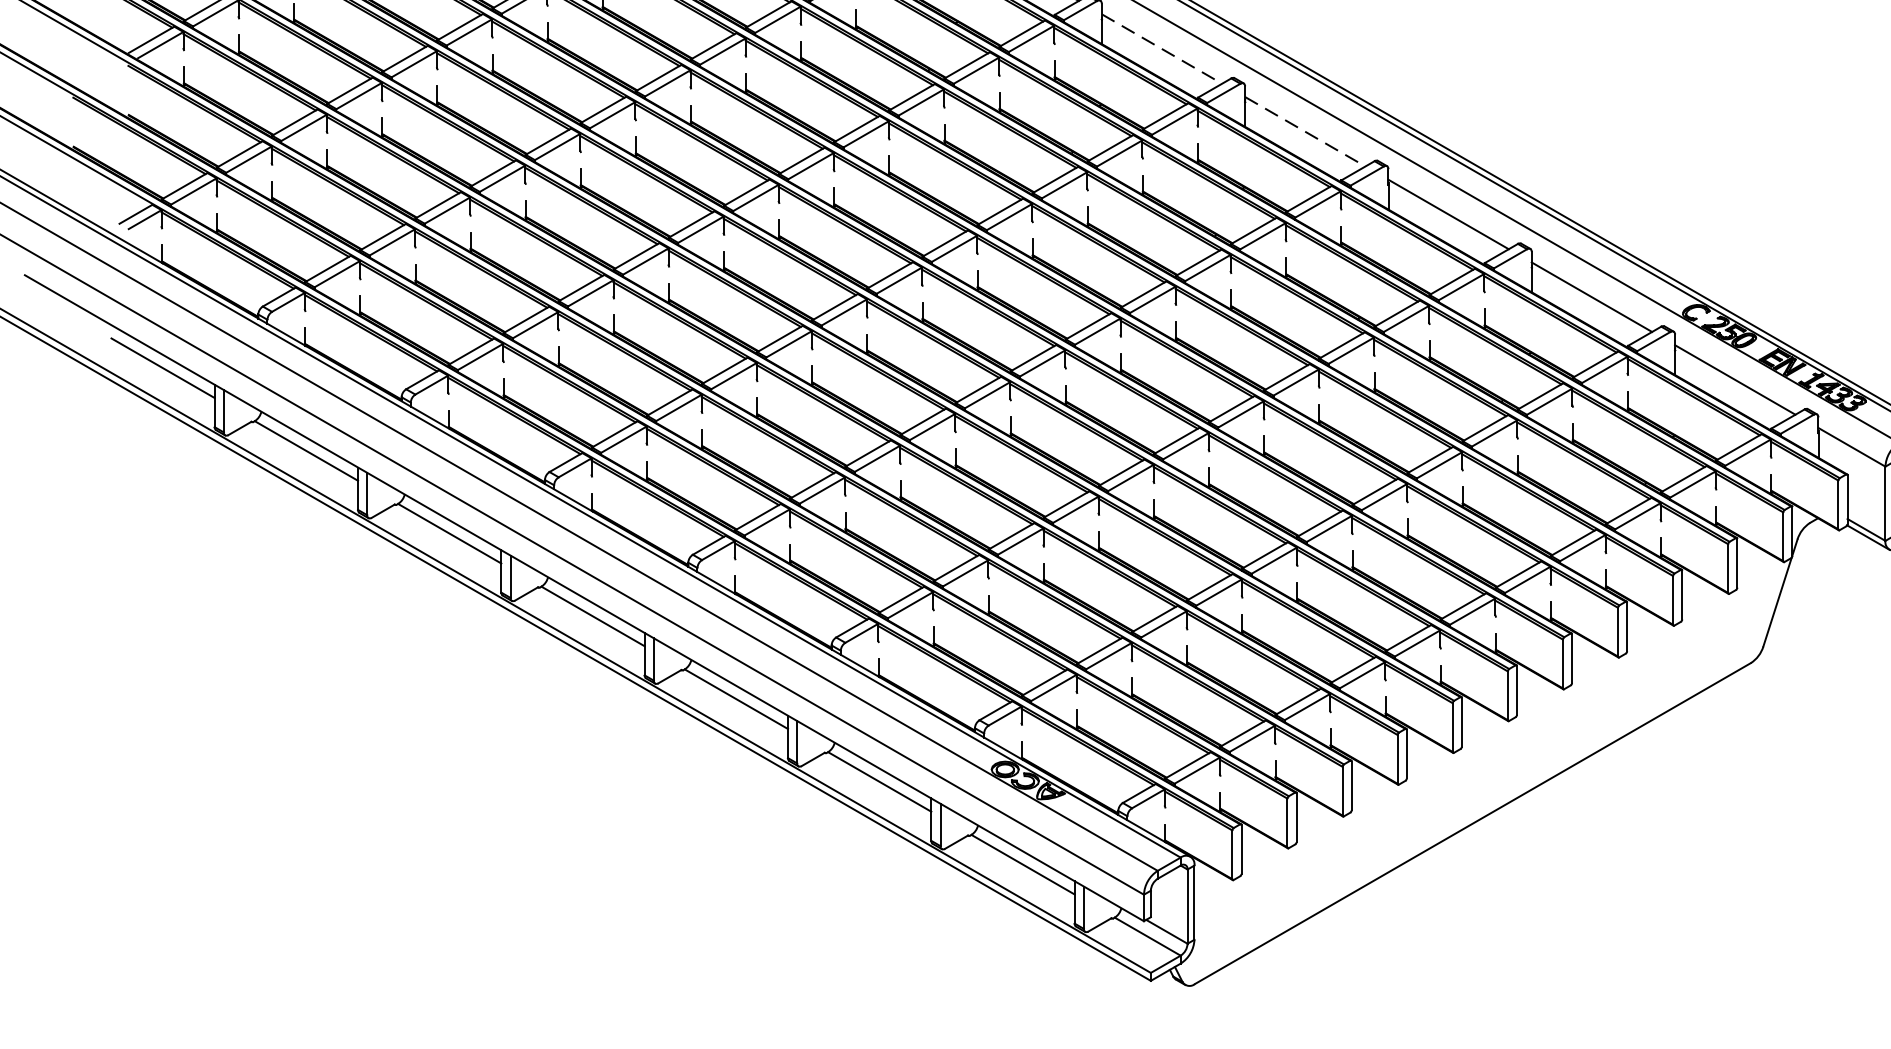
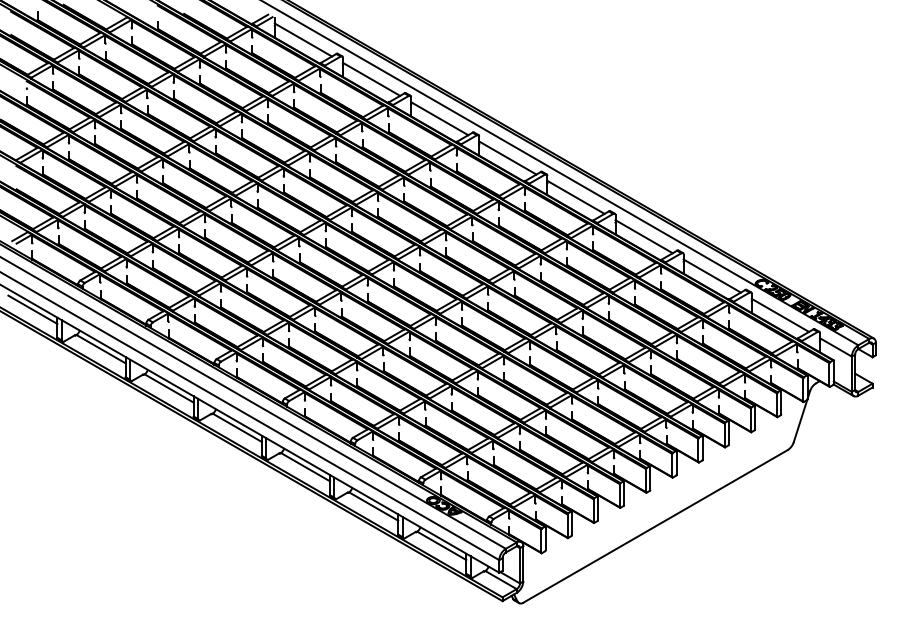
line: (1163, 49) -> (508, 158), dashed -> solid
line: (1306, 132) -> (576, 197), dashed -> solid

